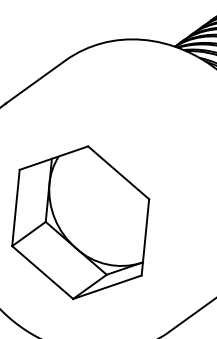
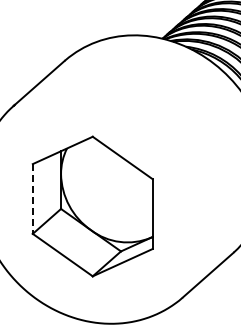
line: (15, 208) -> (32, 199), solid -> dashed

